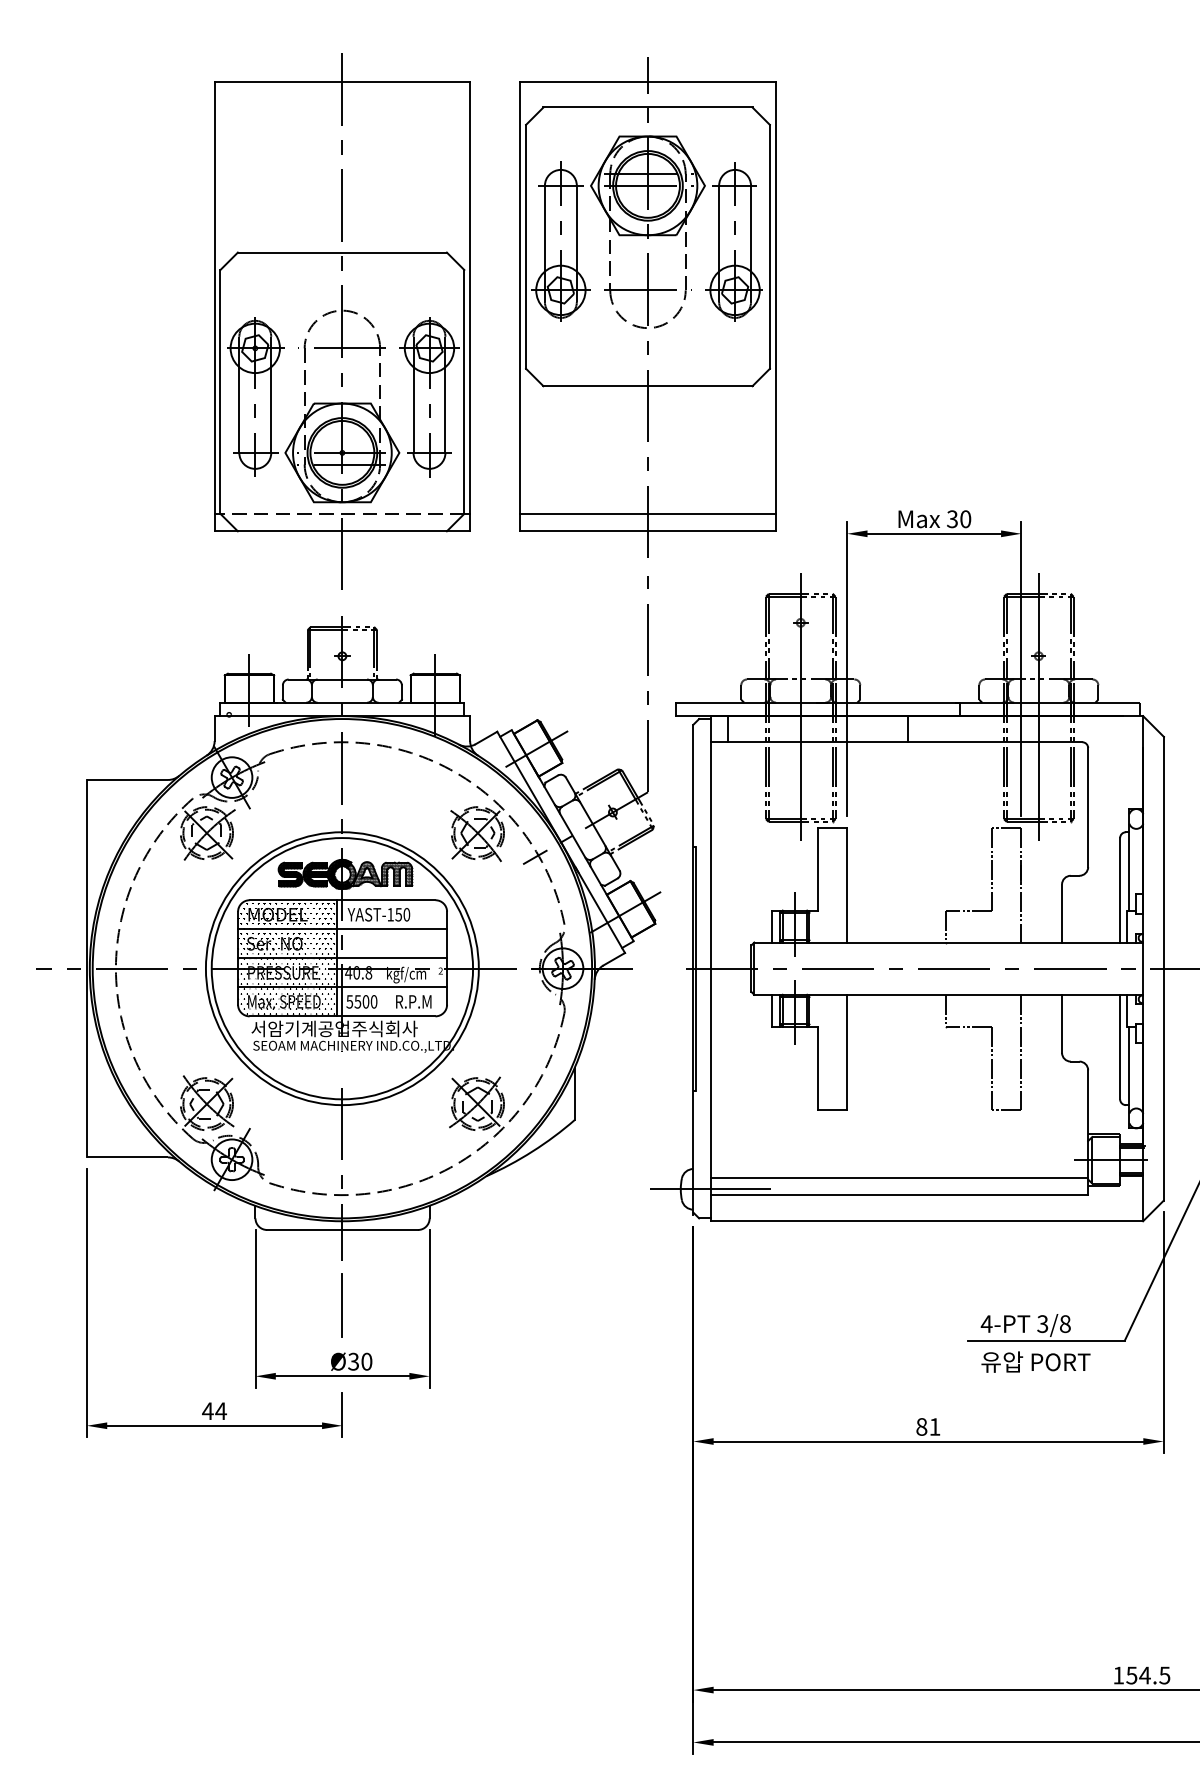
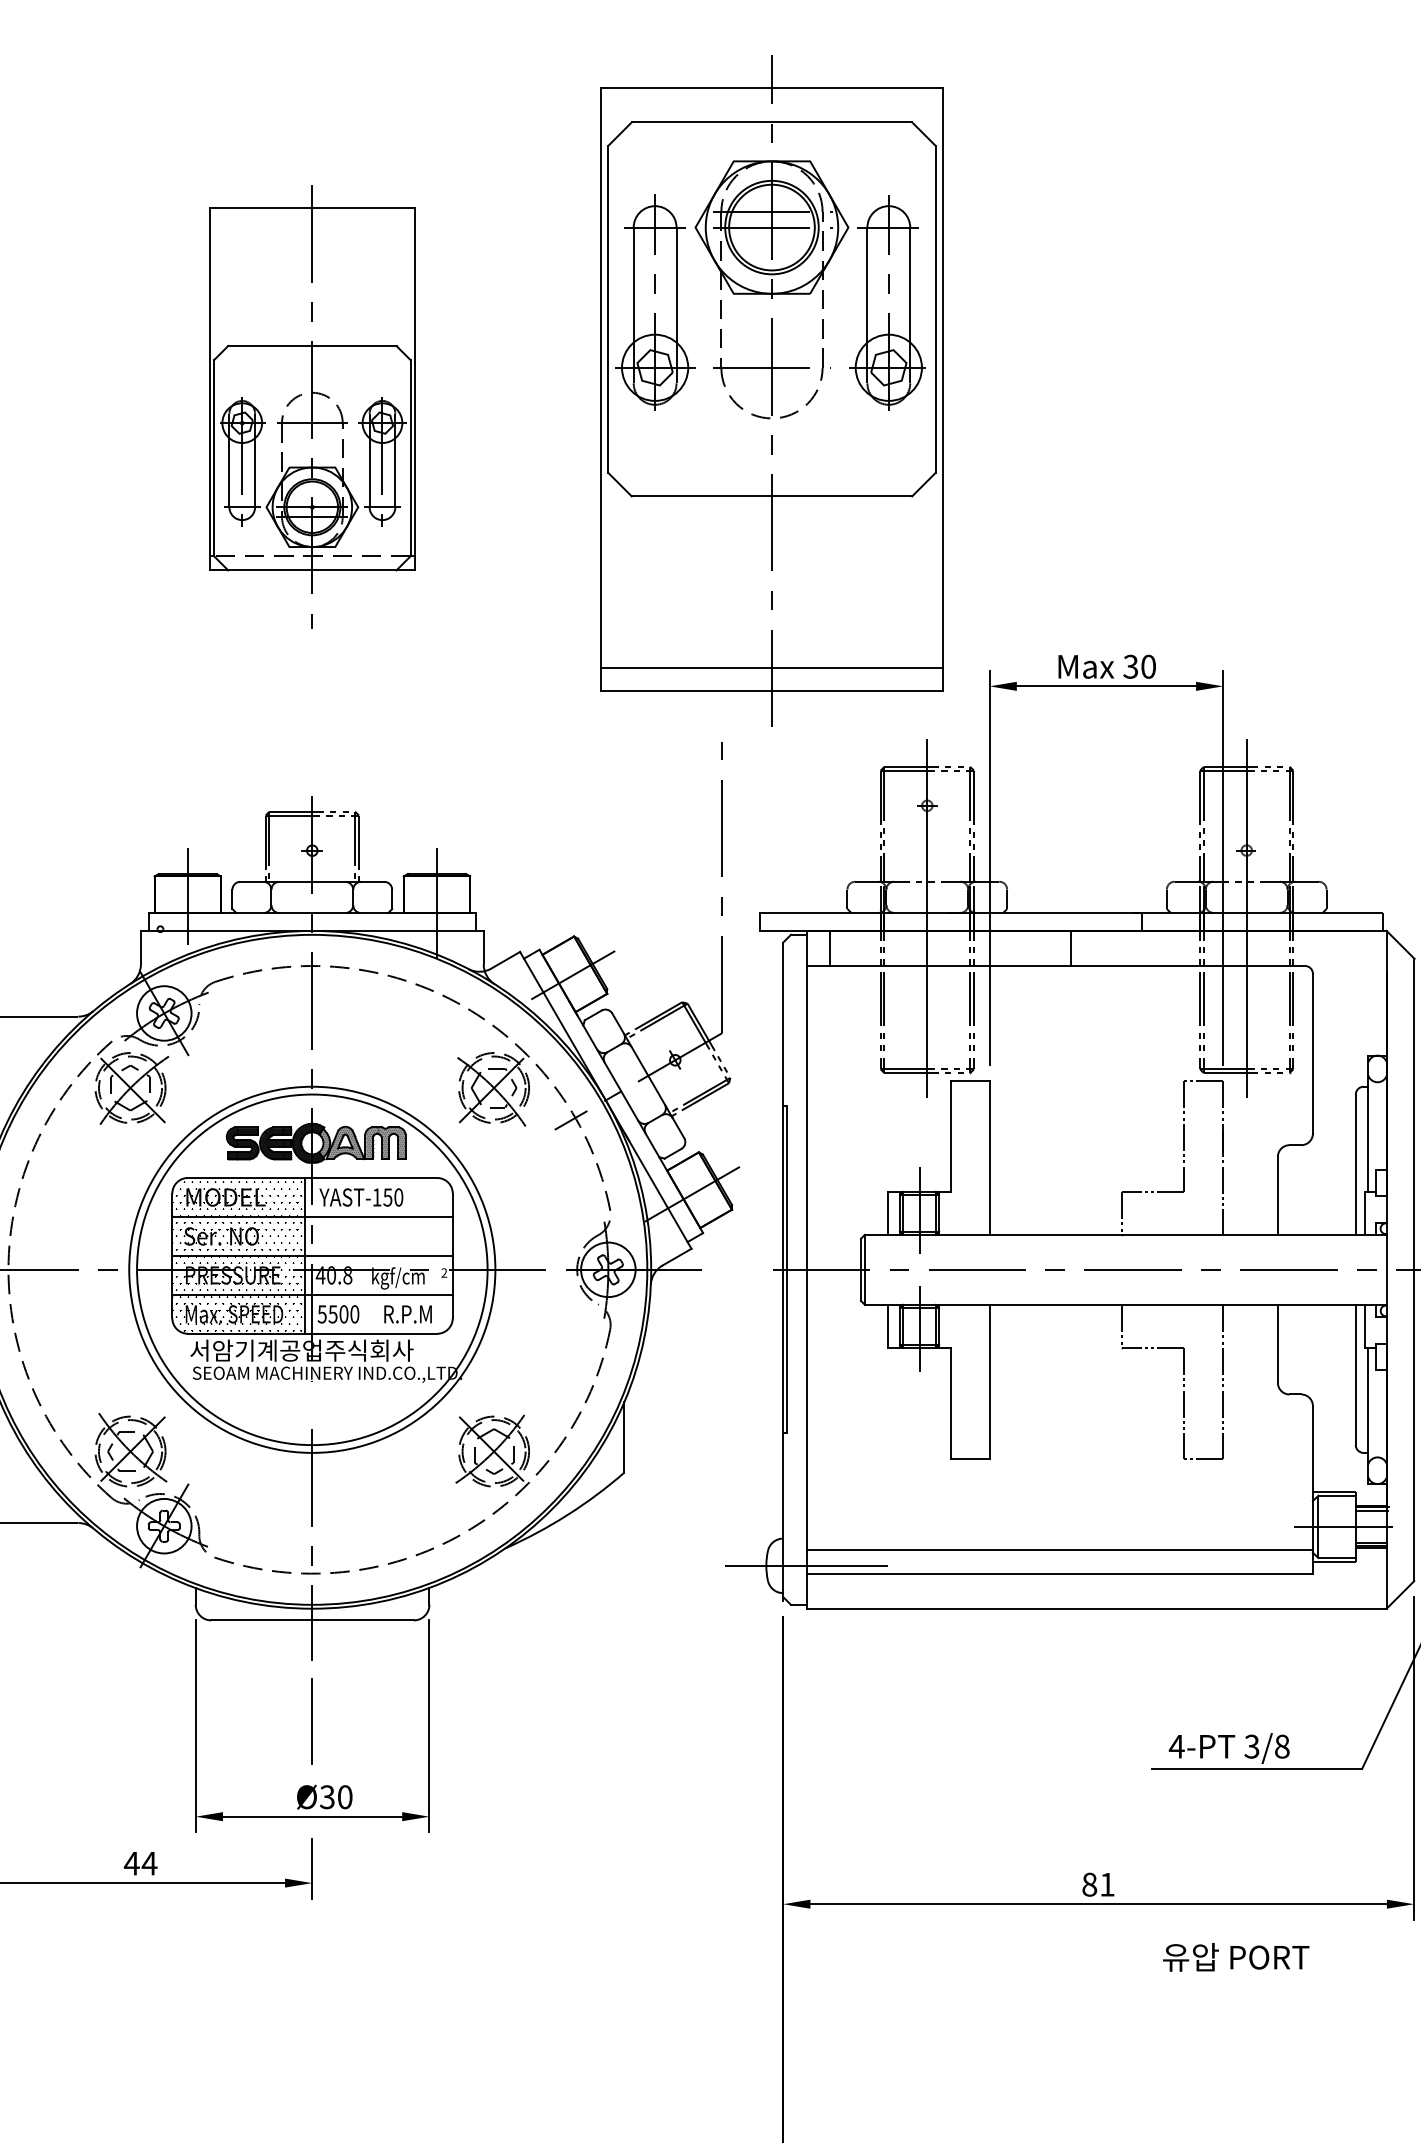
part: (647, 307) -> (771, 390), moved
part: (342, 321) -> (312, 401), size x0.6
text: (1035, 1361) -> (1235, 1956), moved

